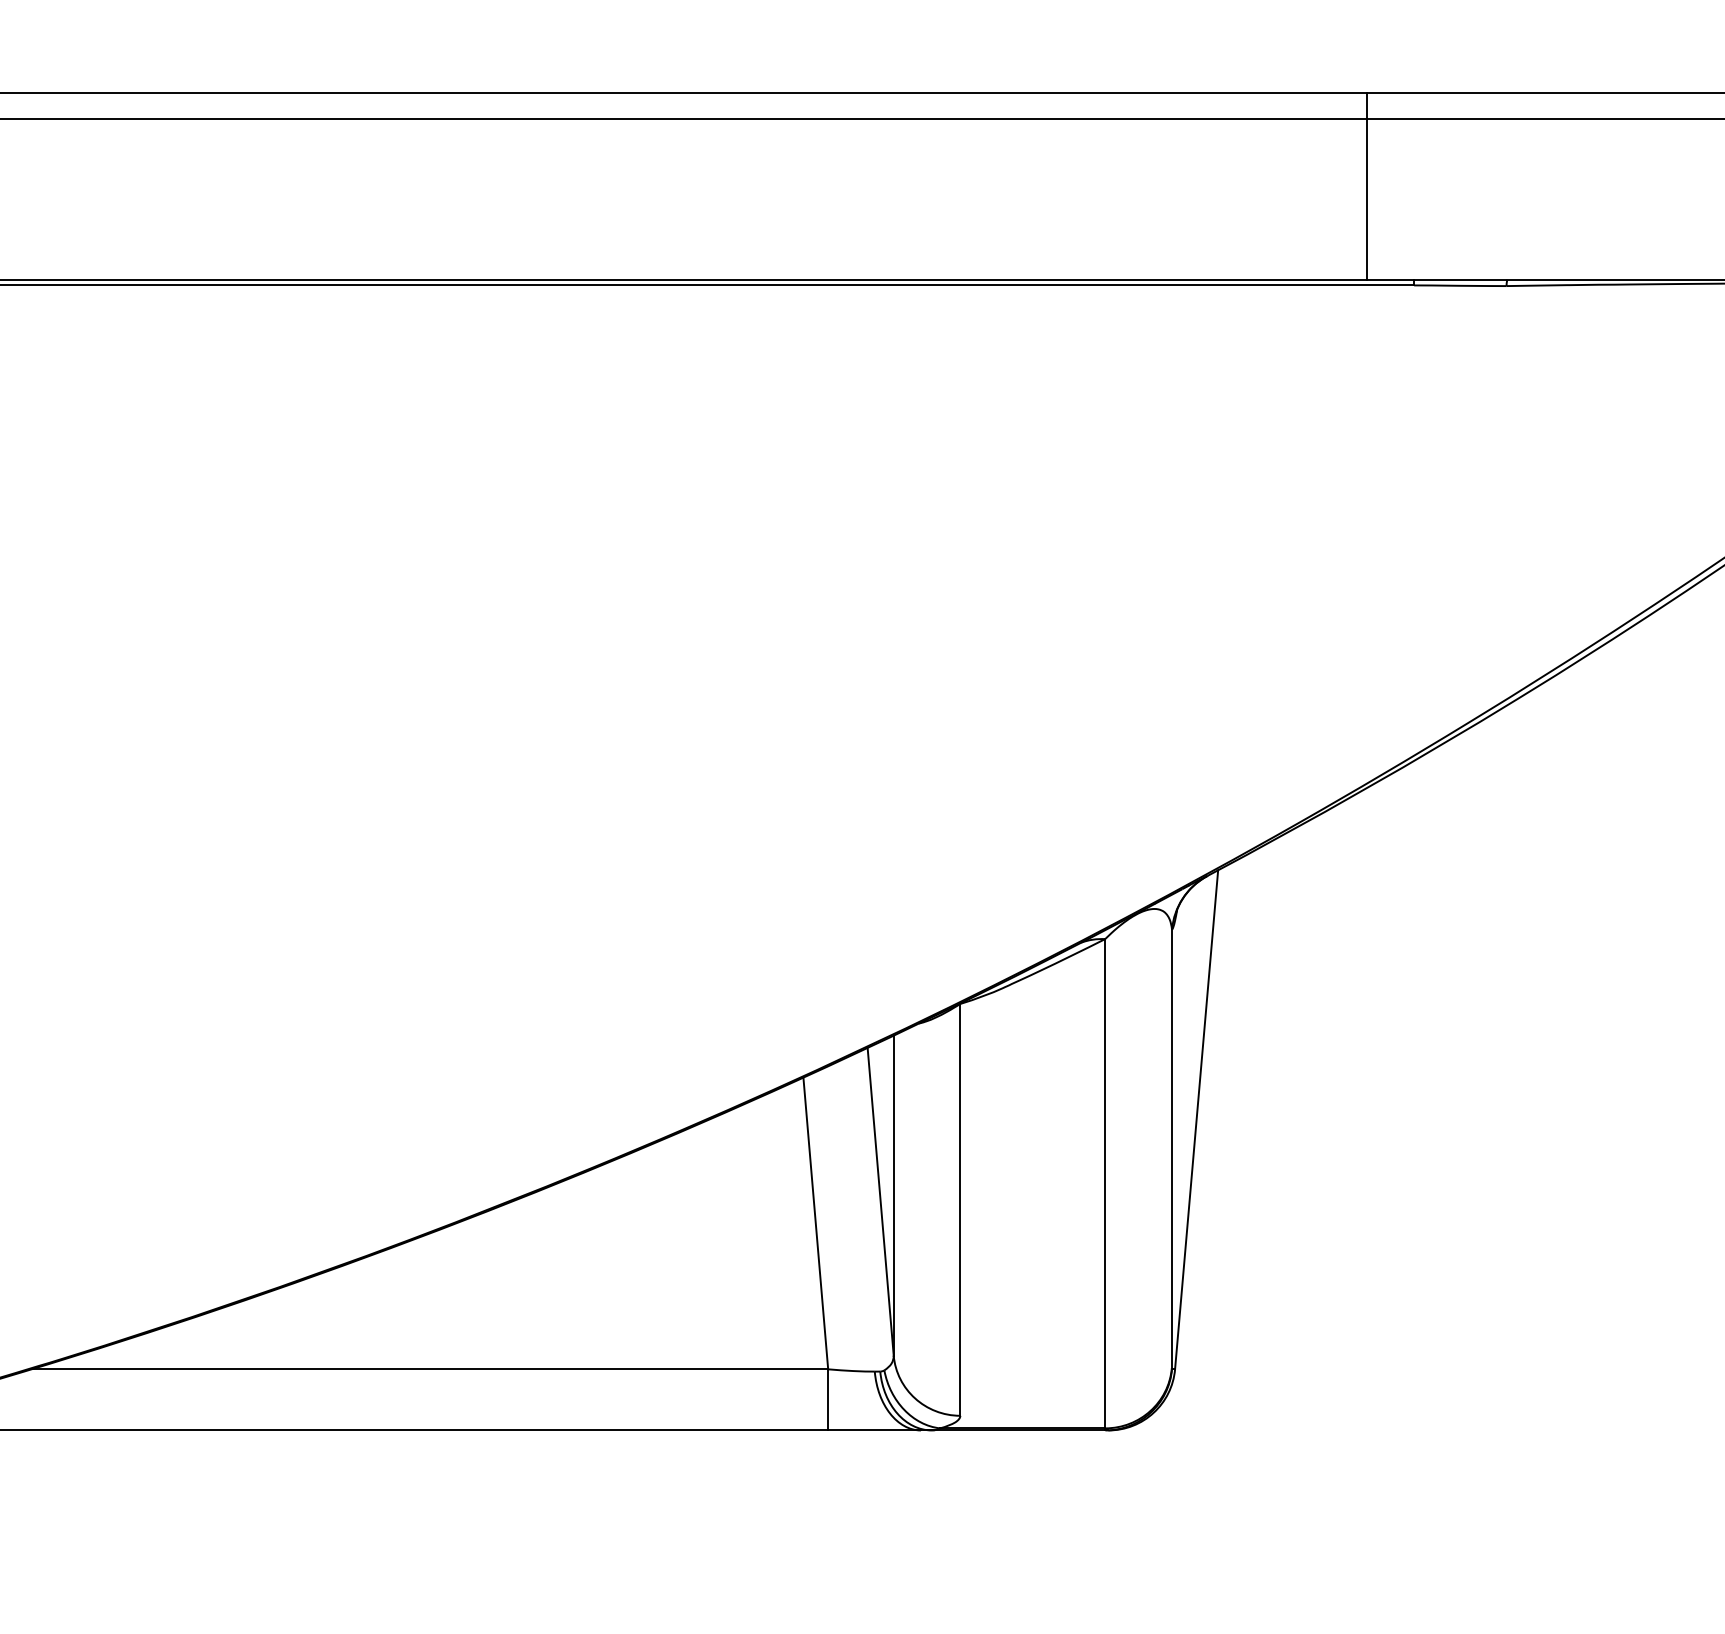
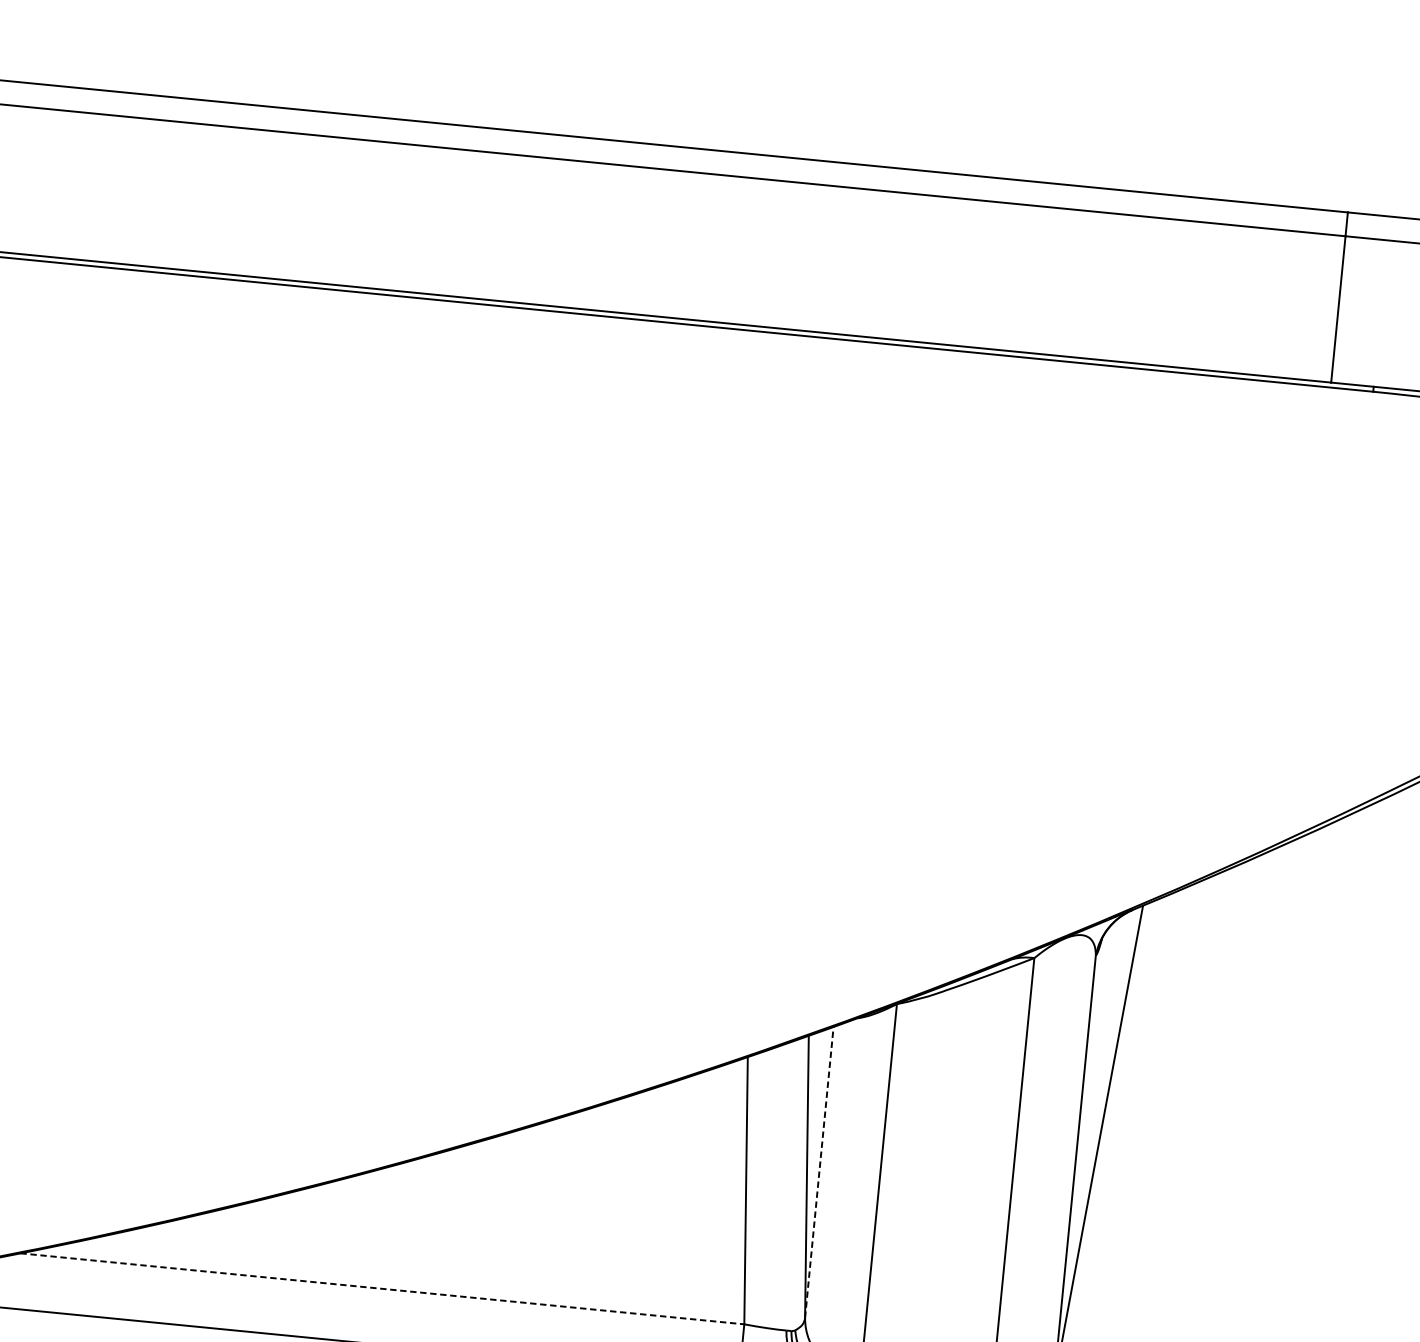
line: (893, 1195) -> (819, 1172), solid -> dashed
line: (430, 1369) -> (382, 1289), solid -> dashed

